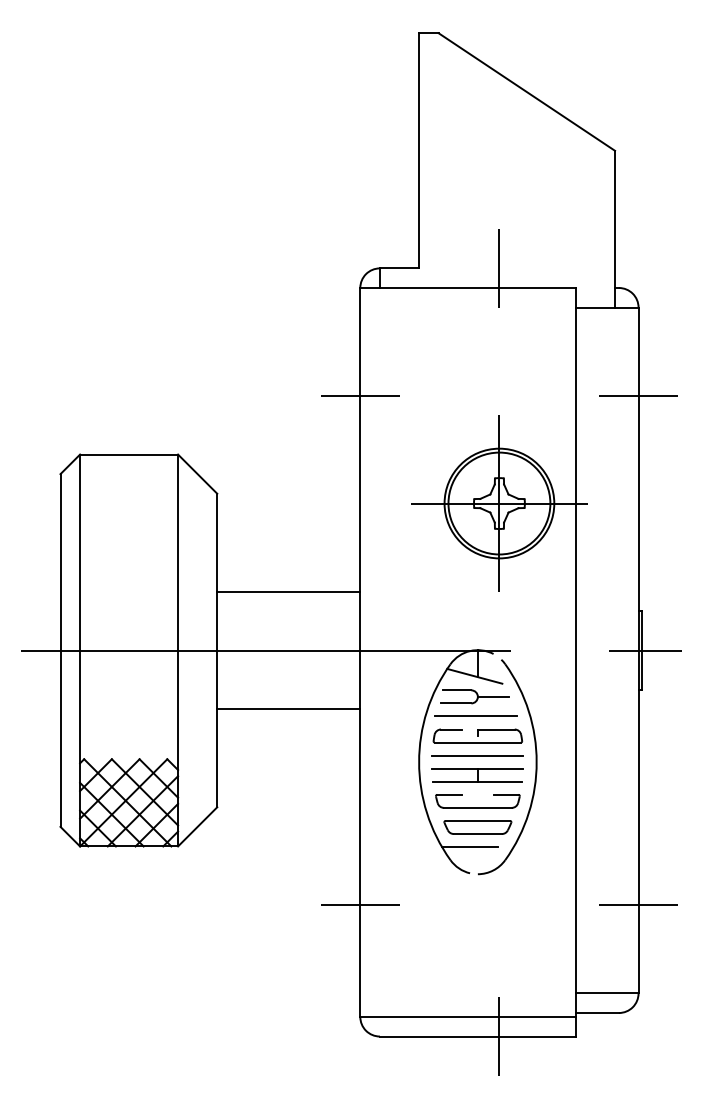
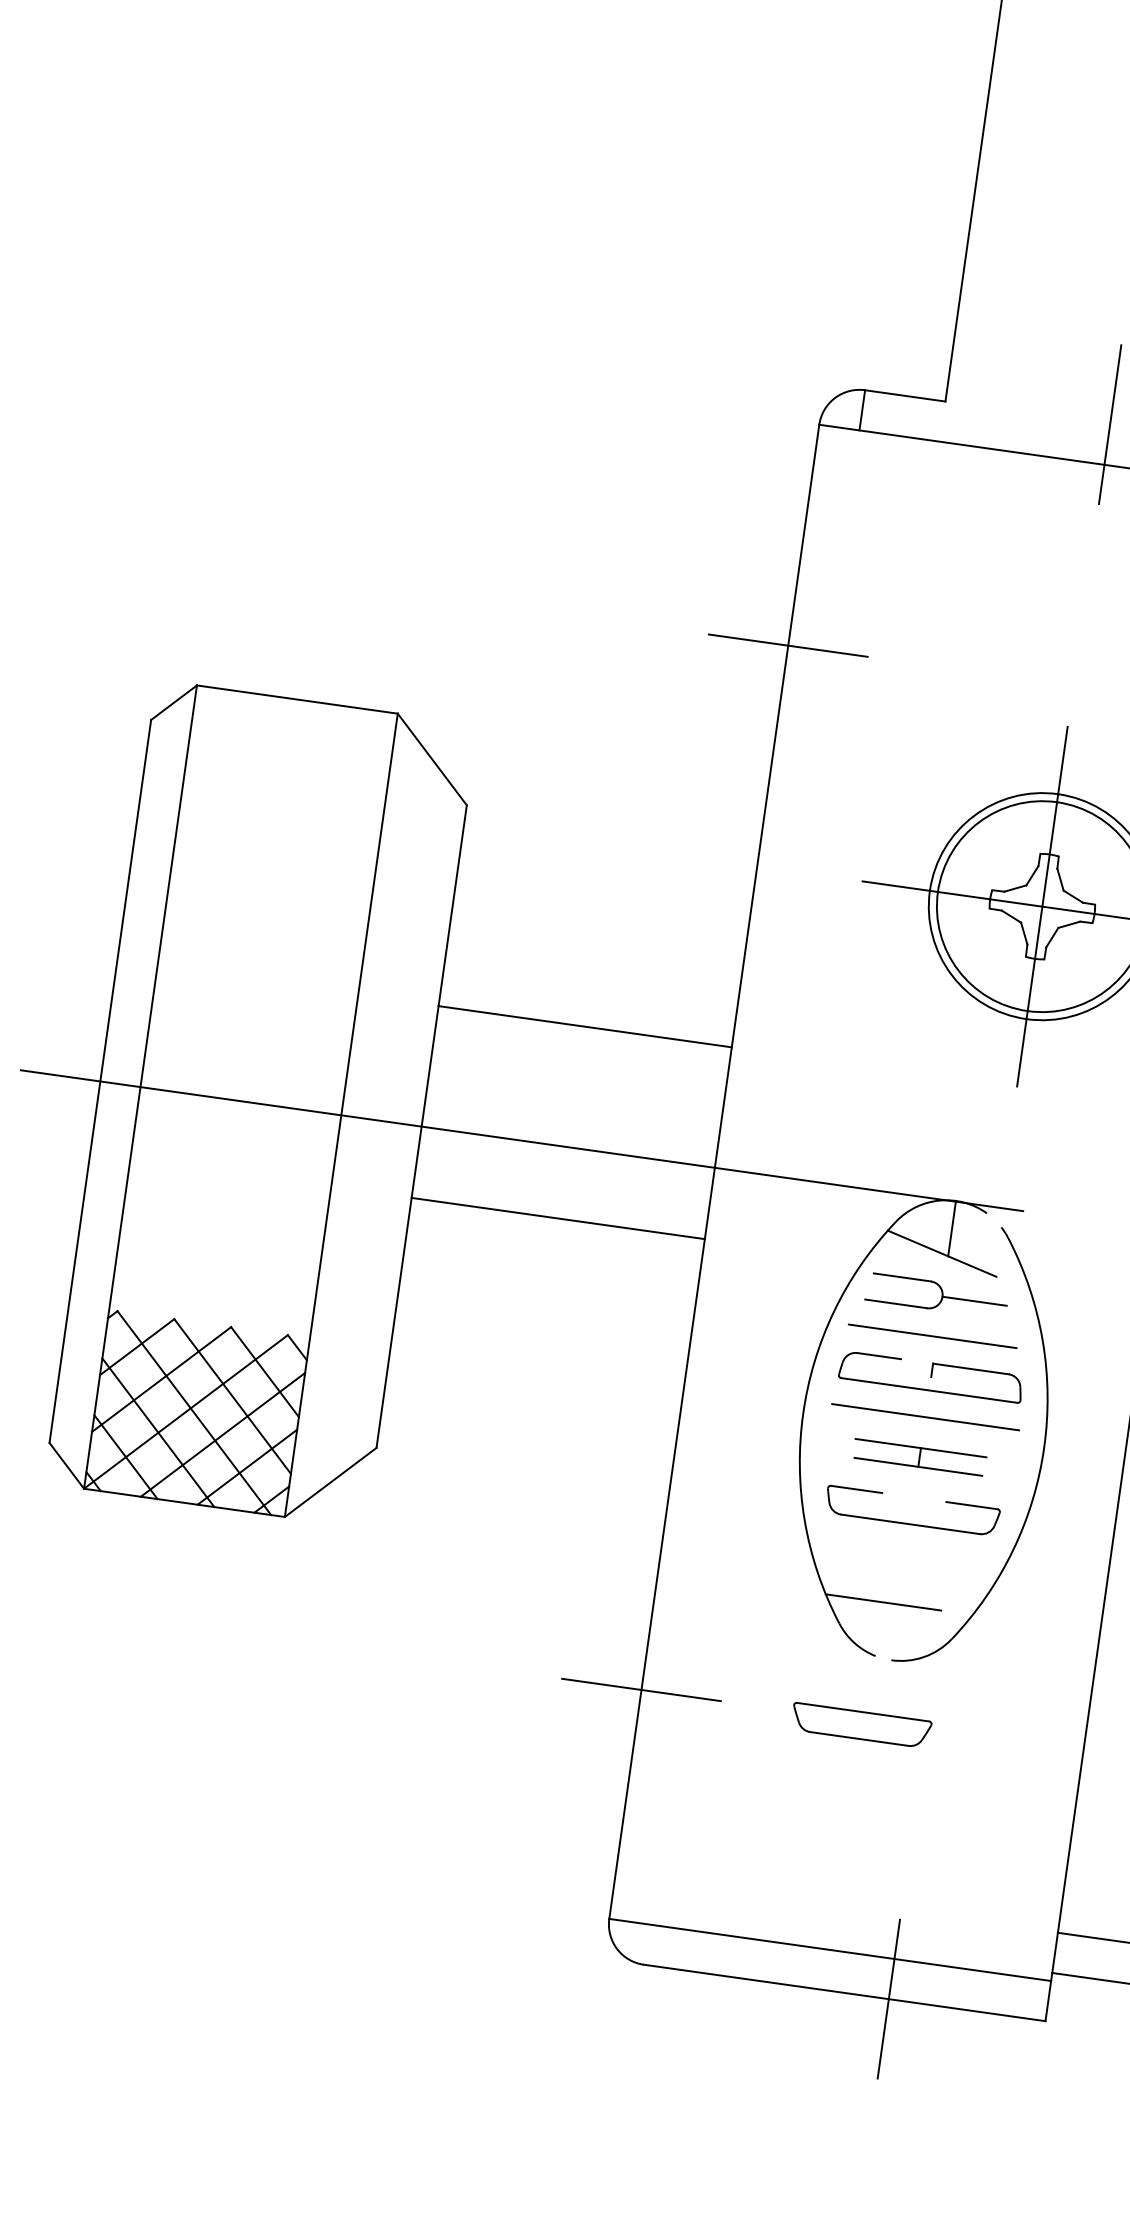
line: (288, 709) -> (557, 1218), moved
part: (477, 775) -> (919, 1457), size x0.7
part: (477, 827) -> (860, 1725), moved

